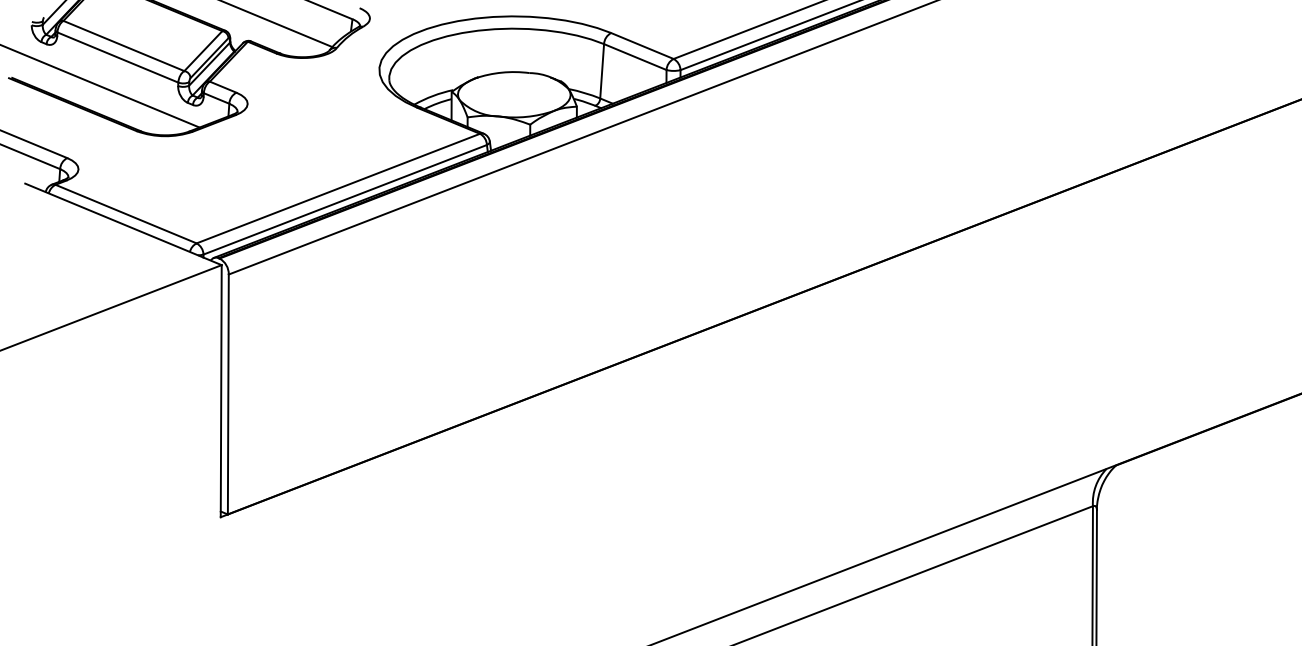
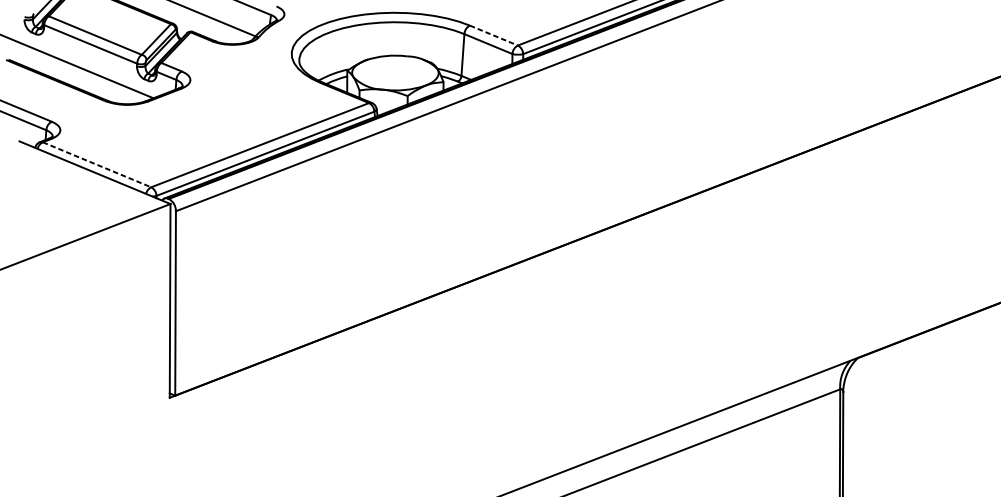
line: (642, 46) -> (493, 35), solid -> dashed
line: (126, 214) -> (97, 165), solid -> dashed

